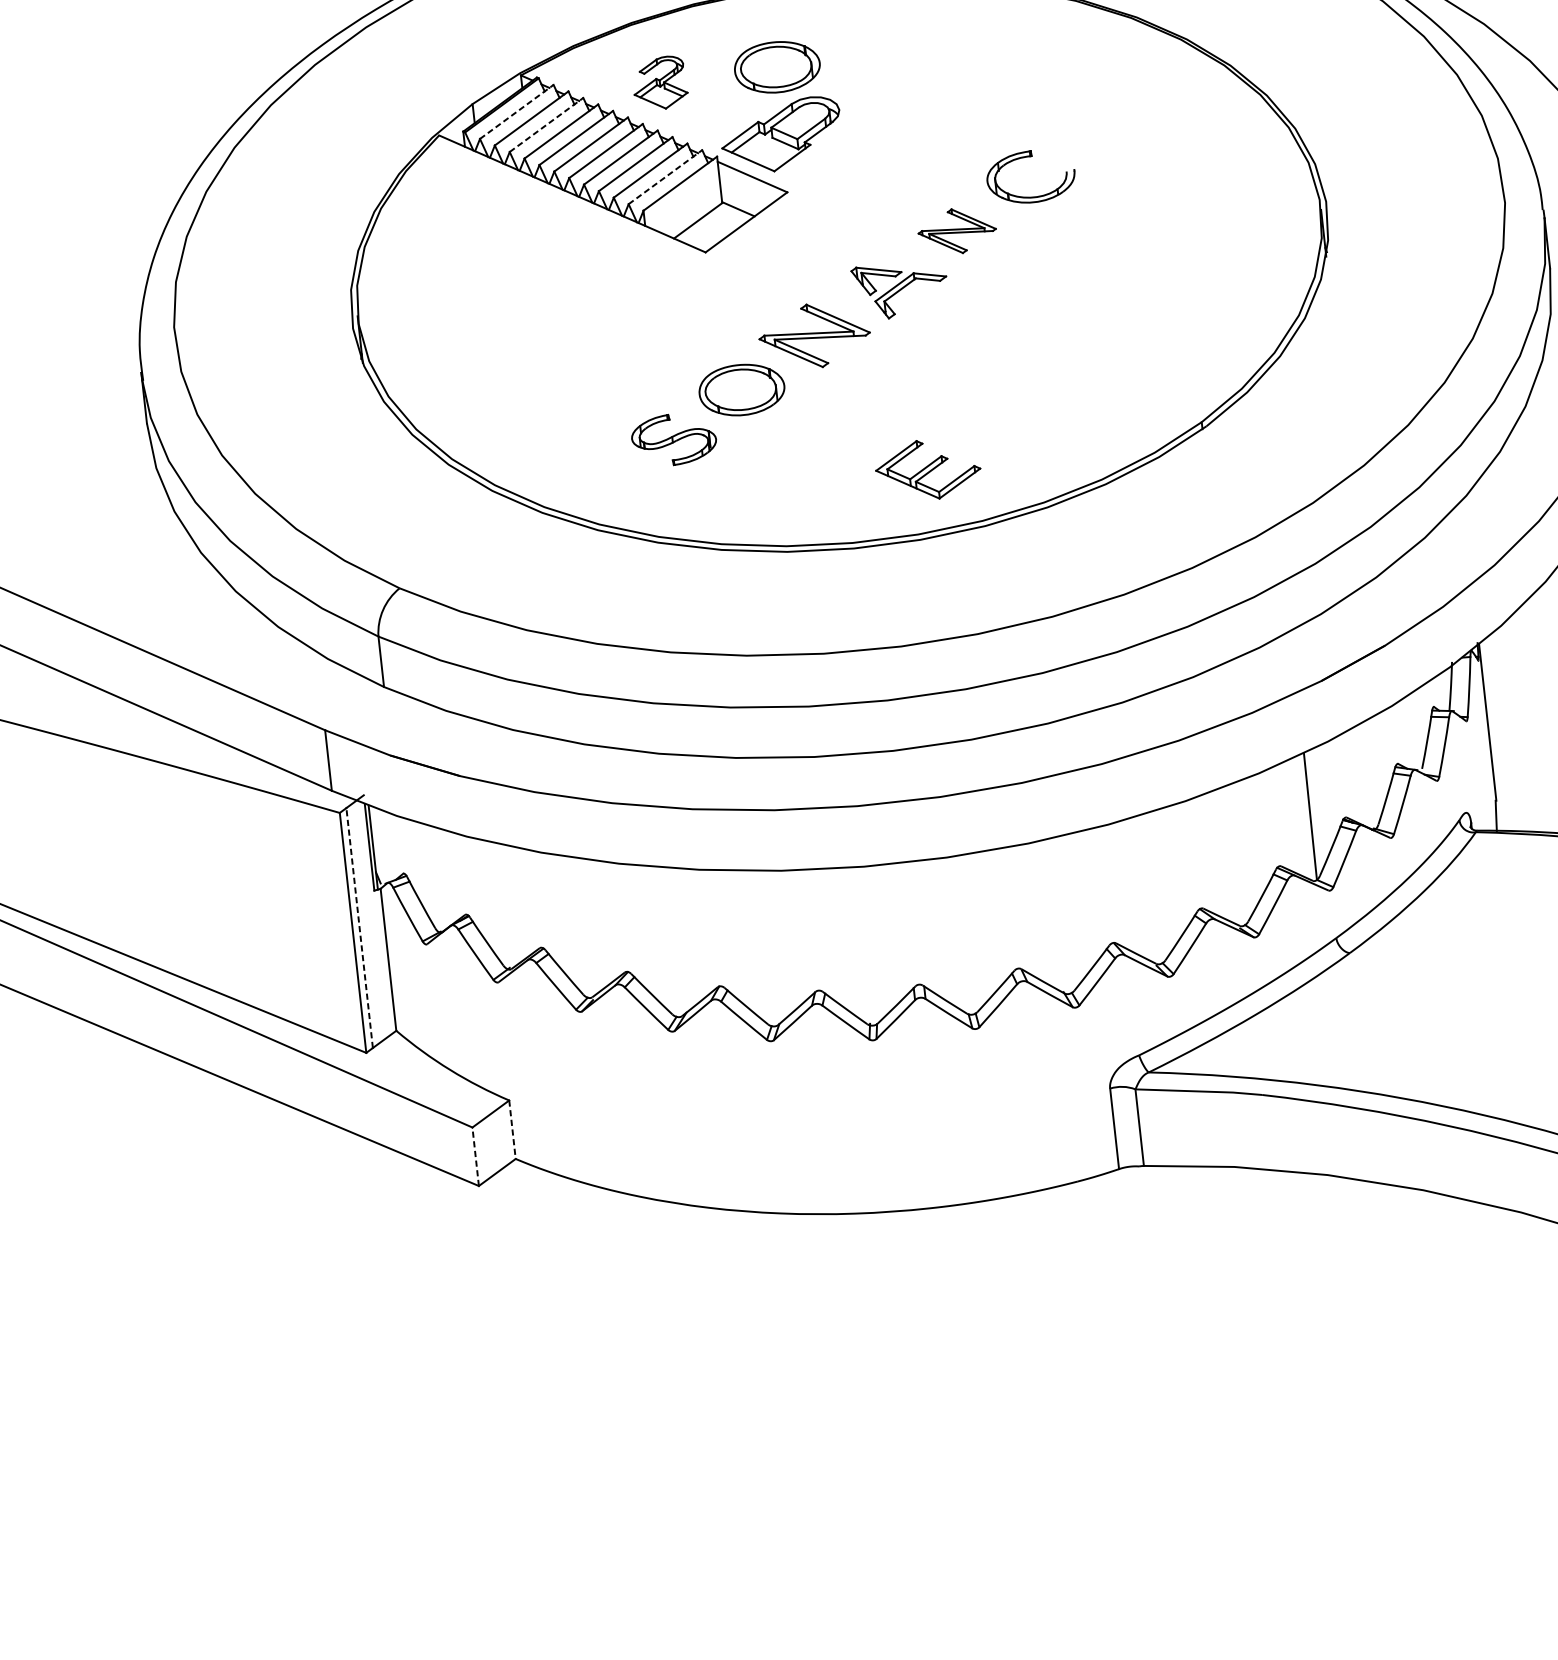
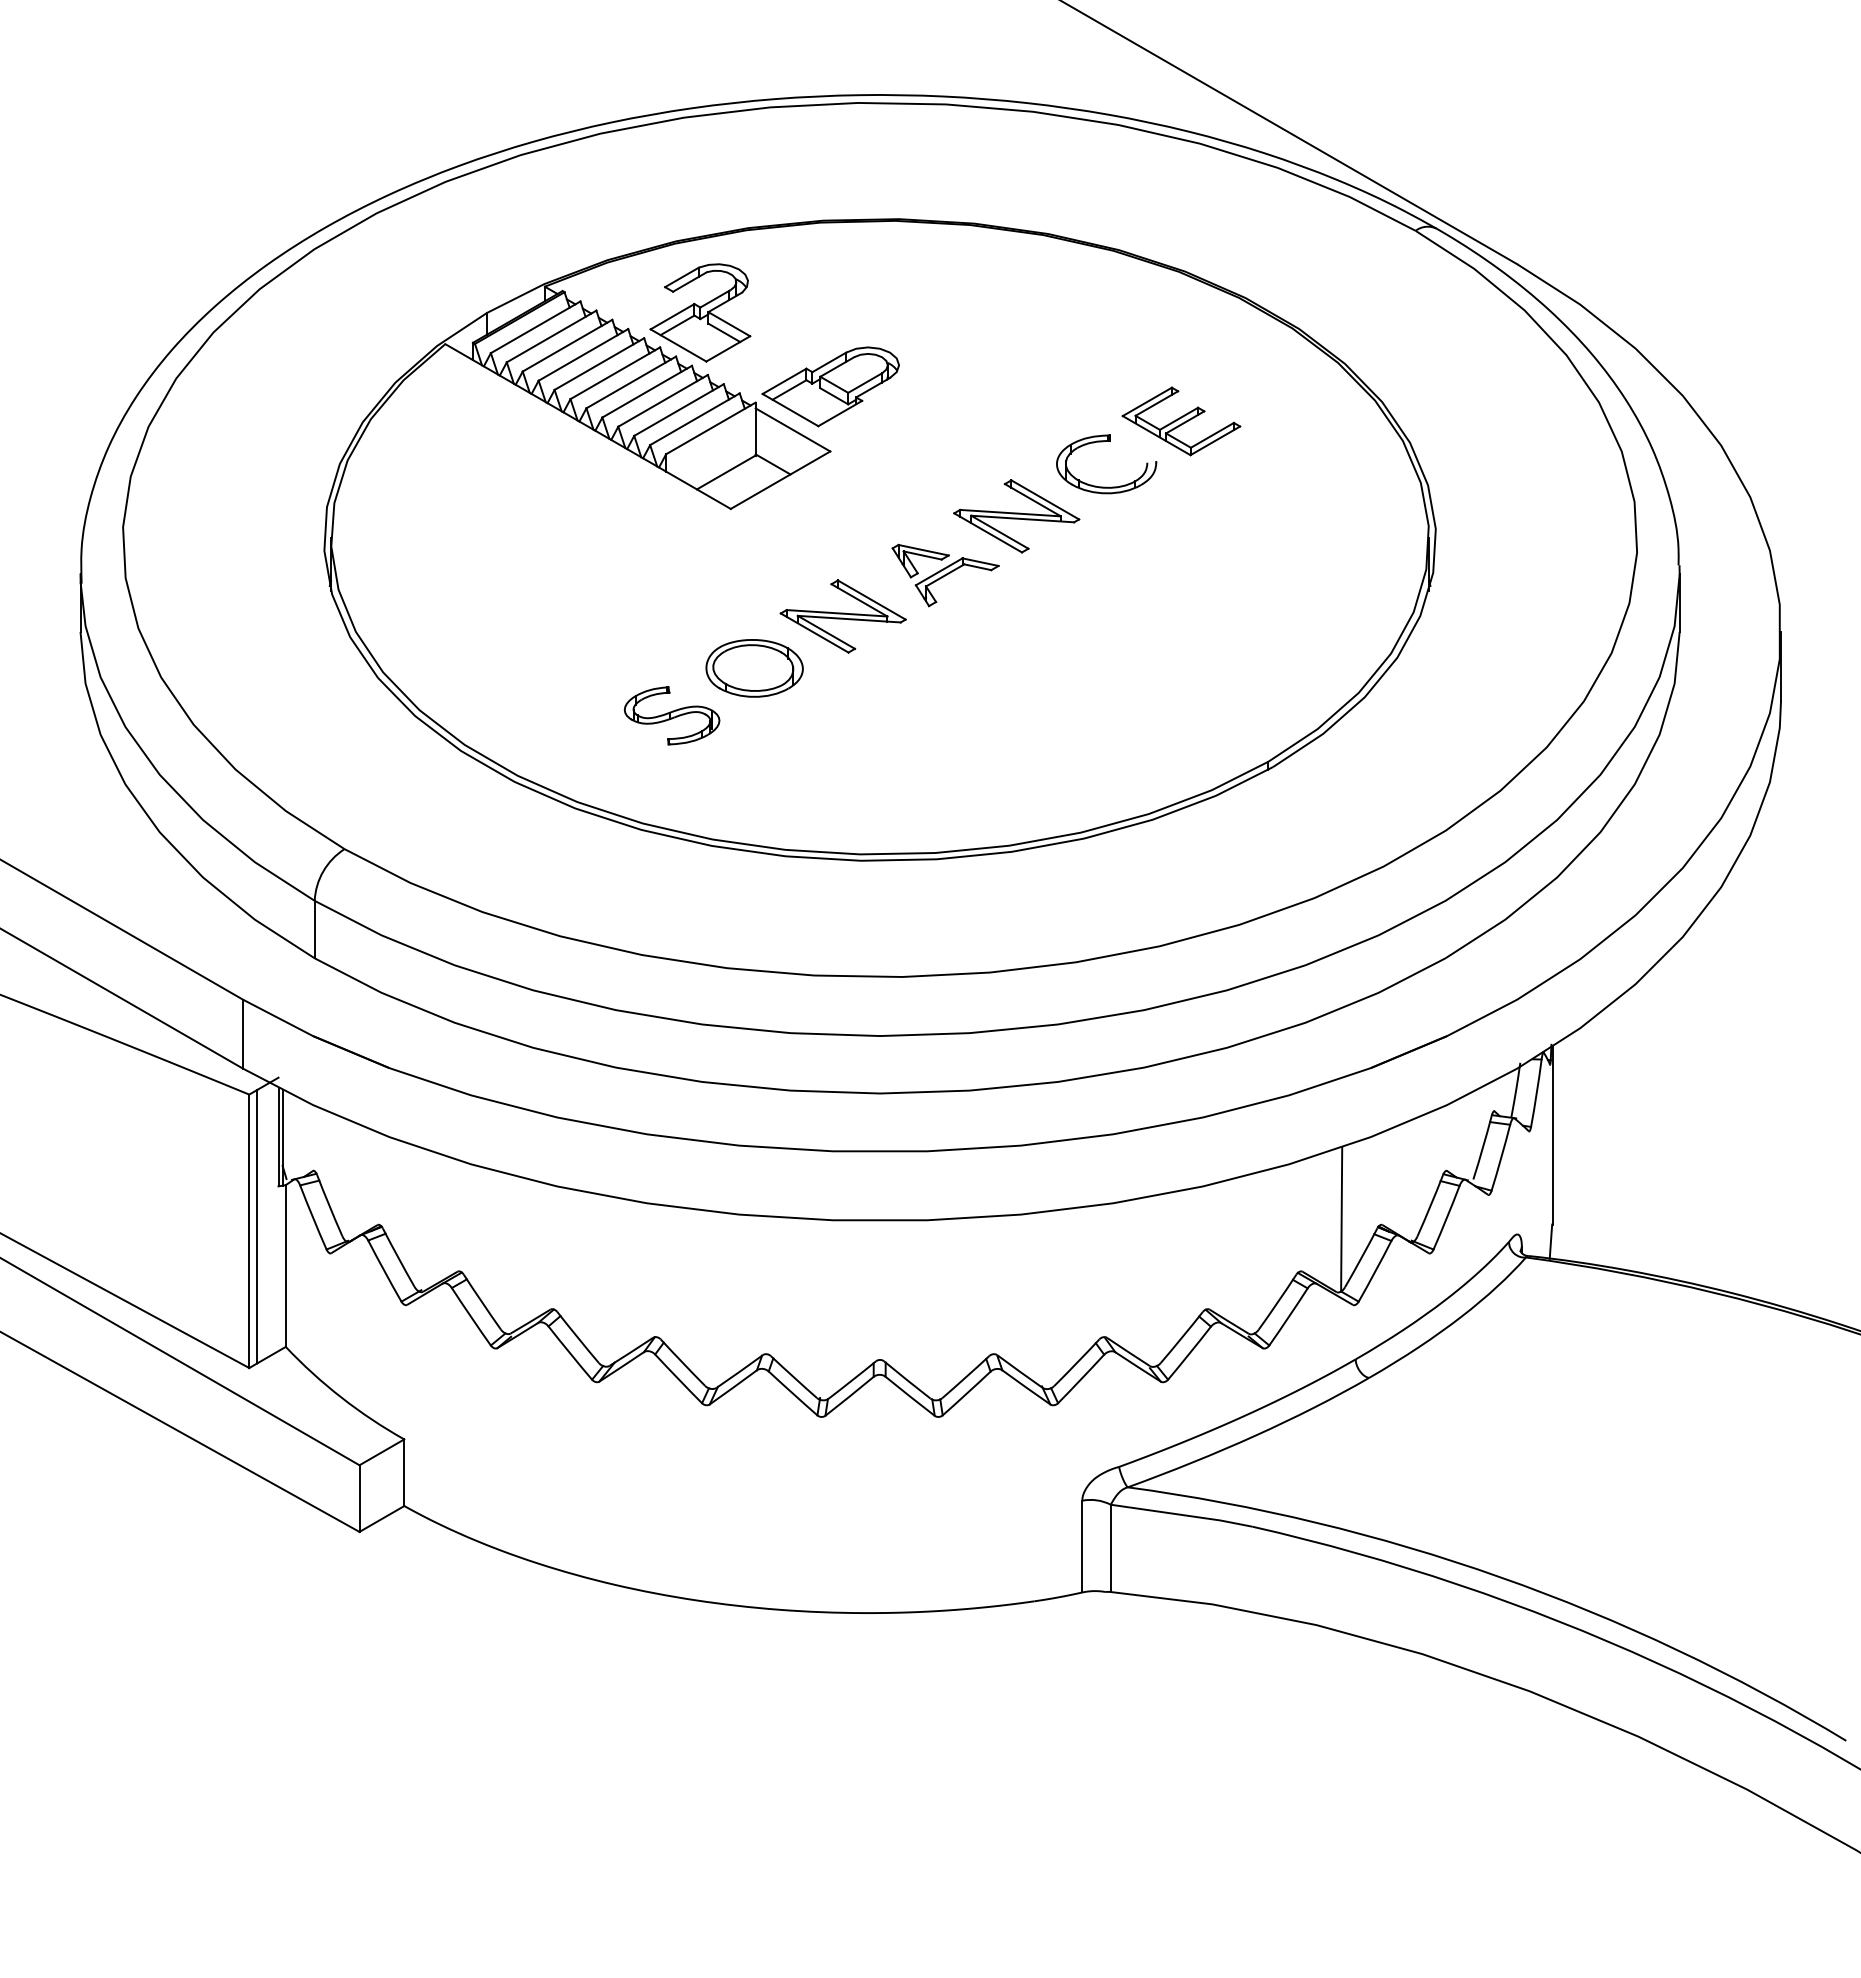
part: (777, 67) -> (834, 309), removed
part: (659, 82) -> (700, 312), size x1.67
line: (516, 112) -> (535, 327), dashed -> solid
line: (546, 124) -> (567, 345), dashed -> solid
line: (665, 177) -> (694, 419), dashed -> solid
part: (957, 231) -> (1016, 516), size x1.43
part: (928, 469) -> (1181, 421), moved
line: (359, 927) -> (257, 1226), dashed -> solid
line: (512, 1130) -> (404, 1473), dashed -> solid
line: (475, 1156) -> (359, 1498), dashed -> solid

